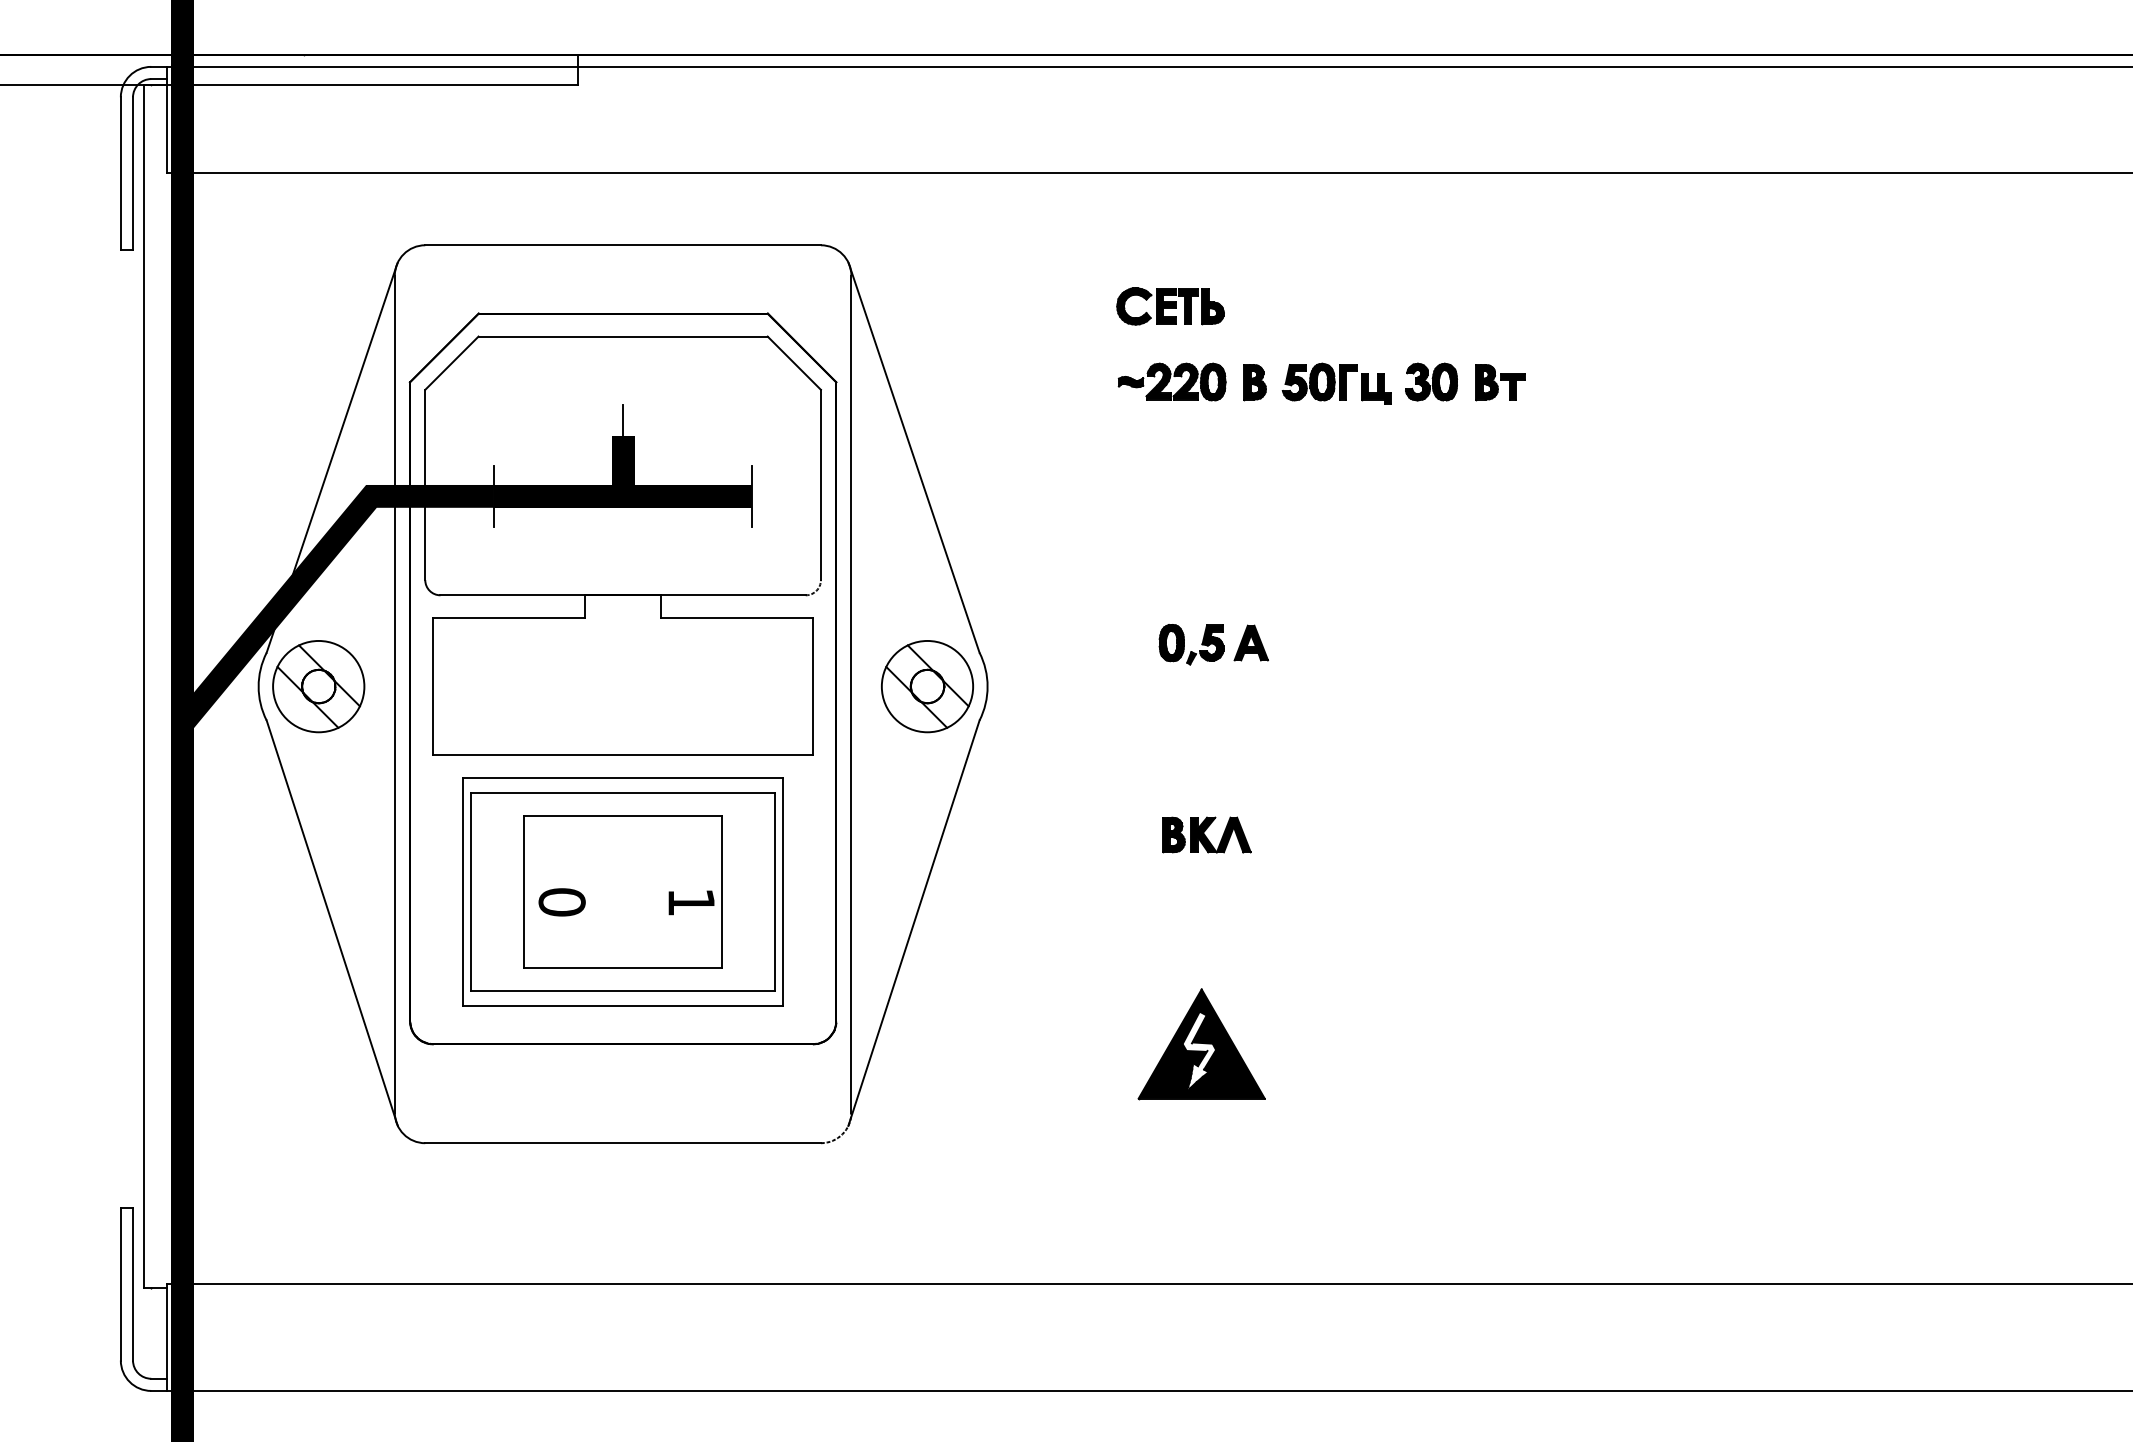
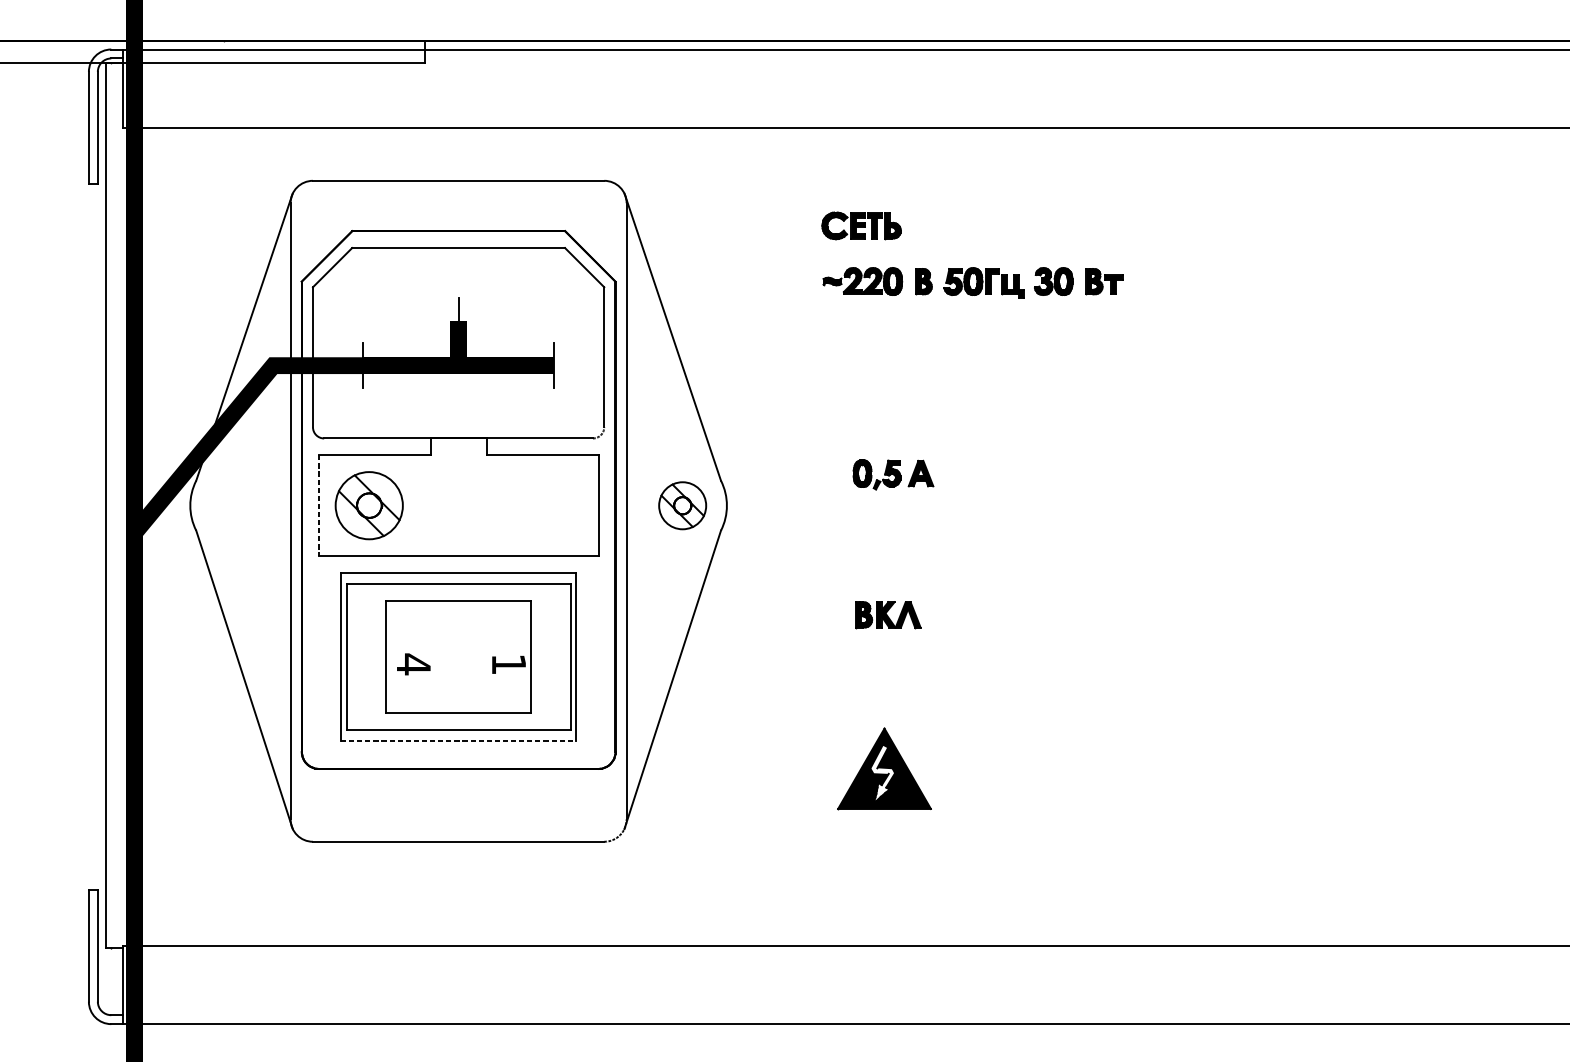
part: (318, 686) -> (369, 505), moved
part: (927, 686) -> (682, 505), size x0.7
line: (432, 687) -> (318, 506), solid -> dashed
text: (561, 902) -> (413, 664), 0 -> 4
line: (623, 1006) -> (458, 741), solid -> dashed

